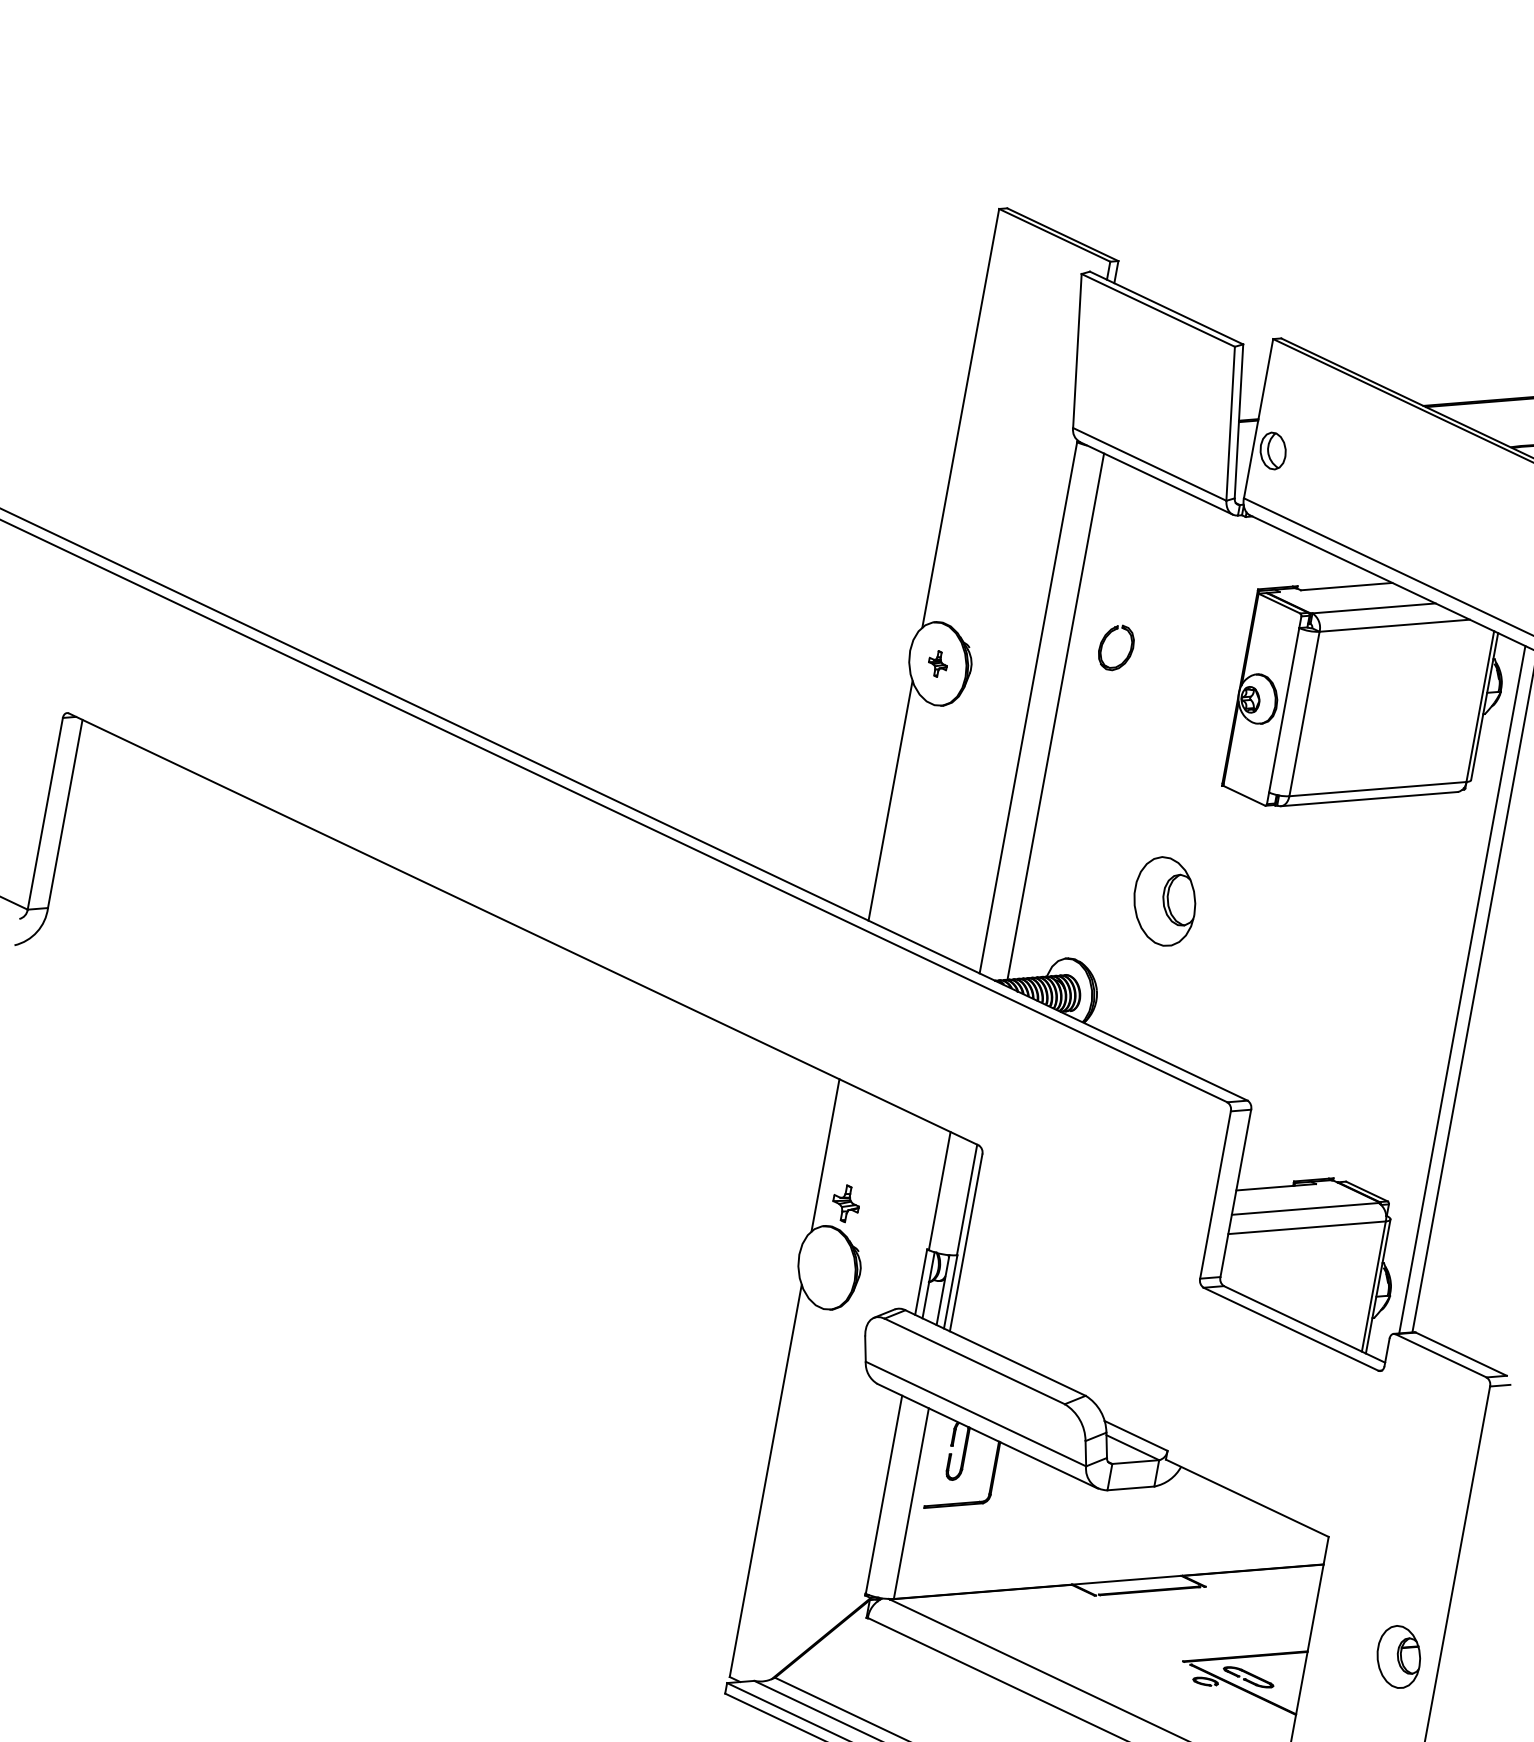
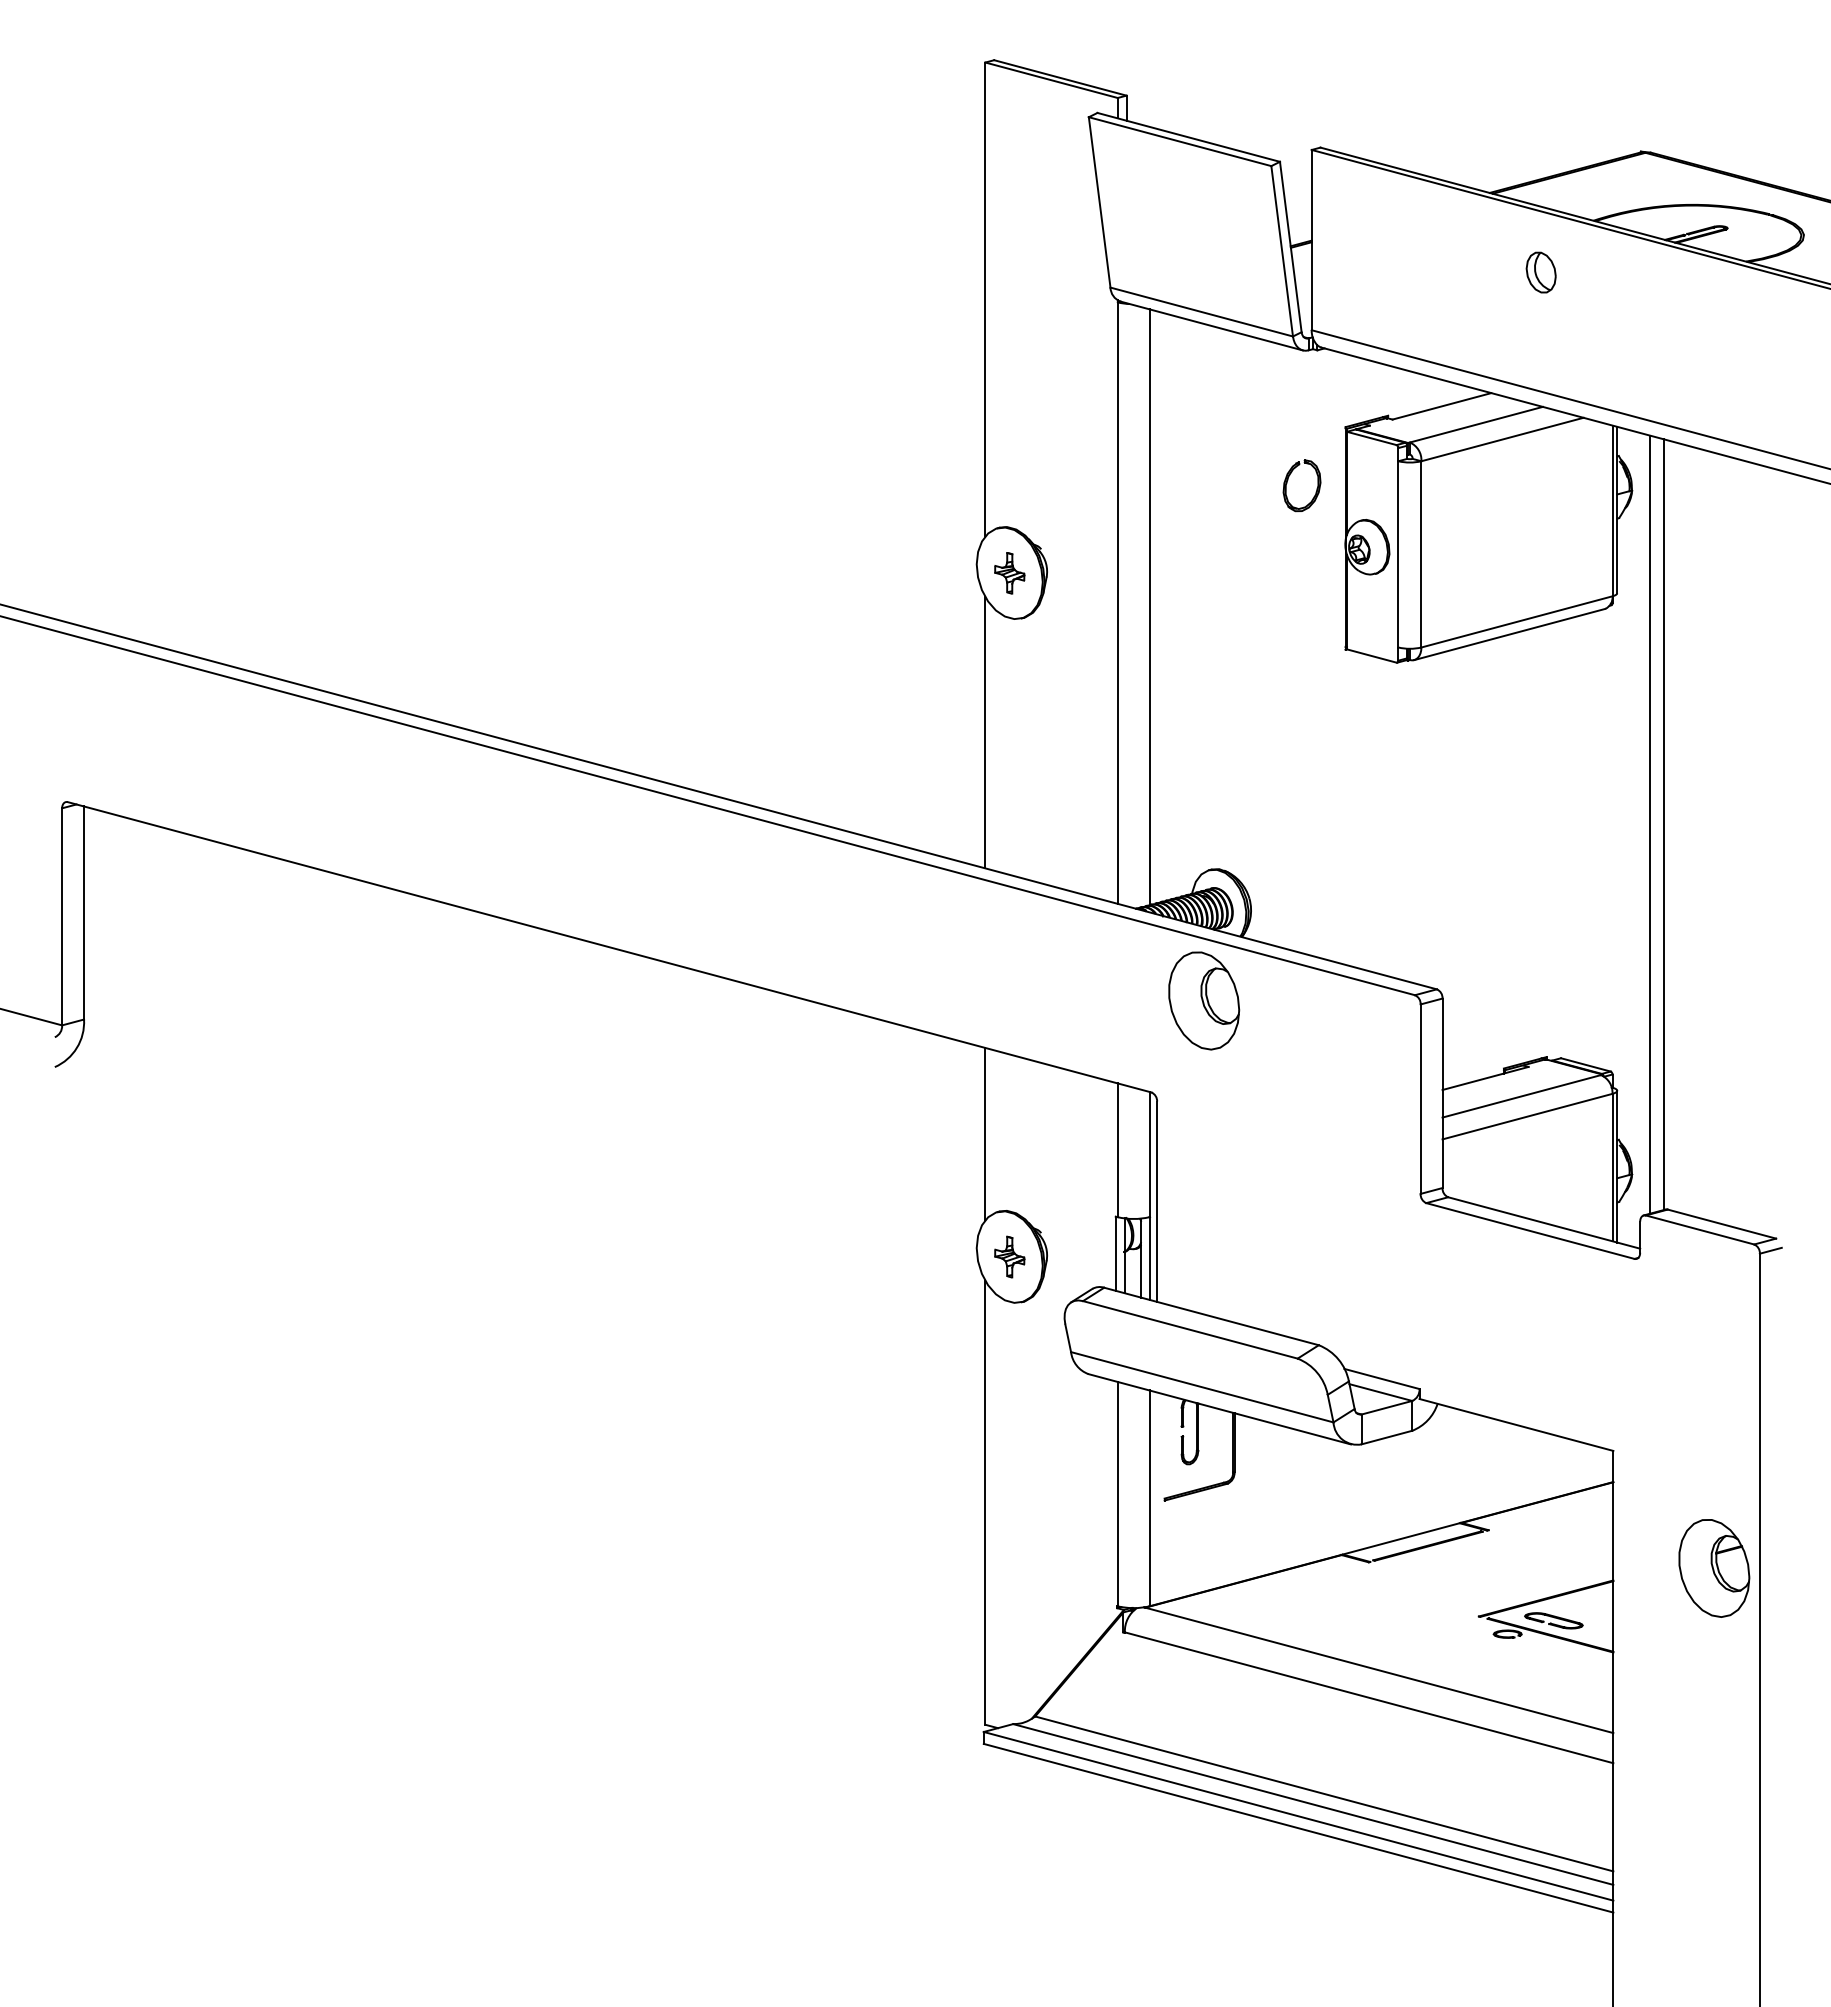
part: (1272, 450) -> (1540, 272), moved
part: (1105, 641) -> (1288, 480), moved
part: (937, 664) -> (1009, 573), size x1.43
part: (1165, 901) -> (1204, 1000), moved
part: (845, 1203) -> (1009, 1256), moved
part: (1398, 1657) -> (1714, 1568), size x1.43

